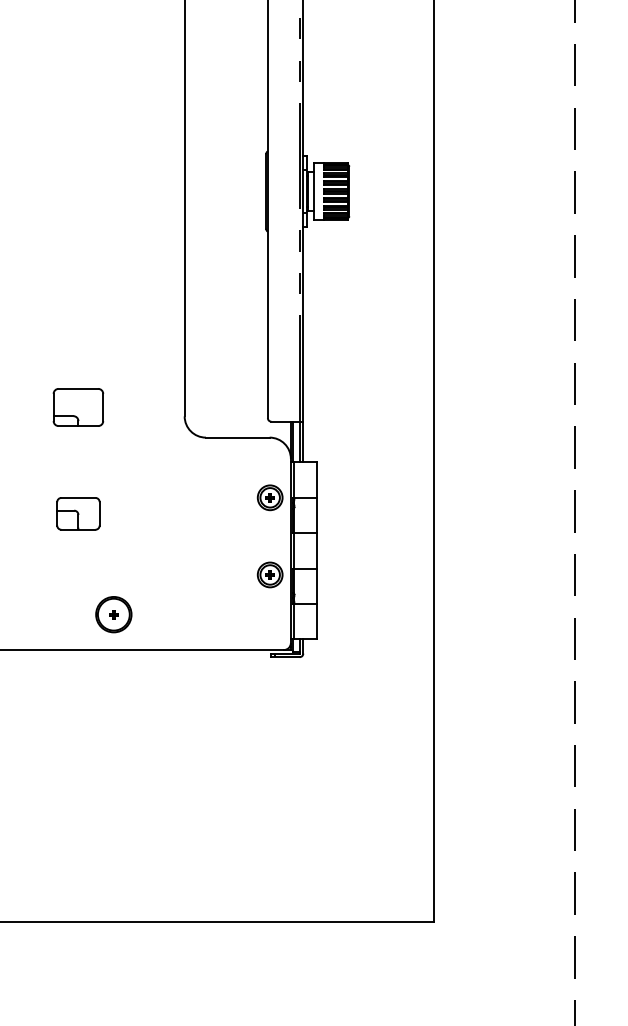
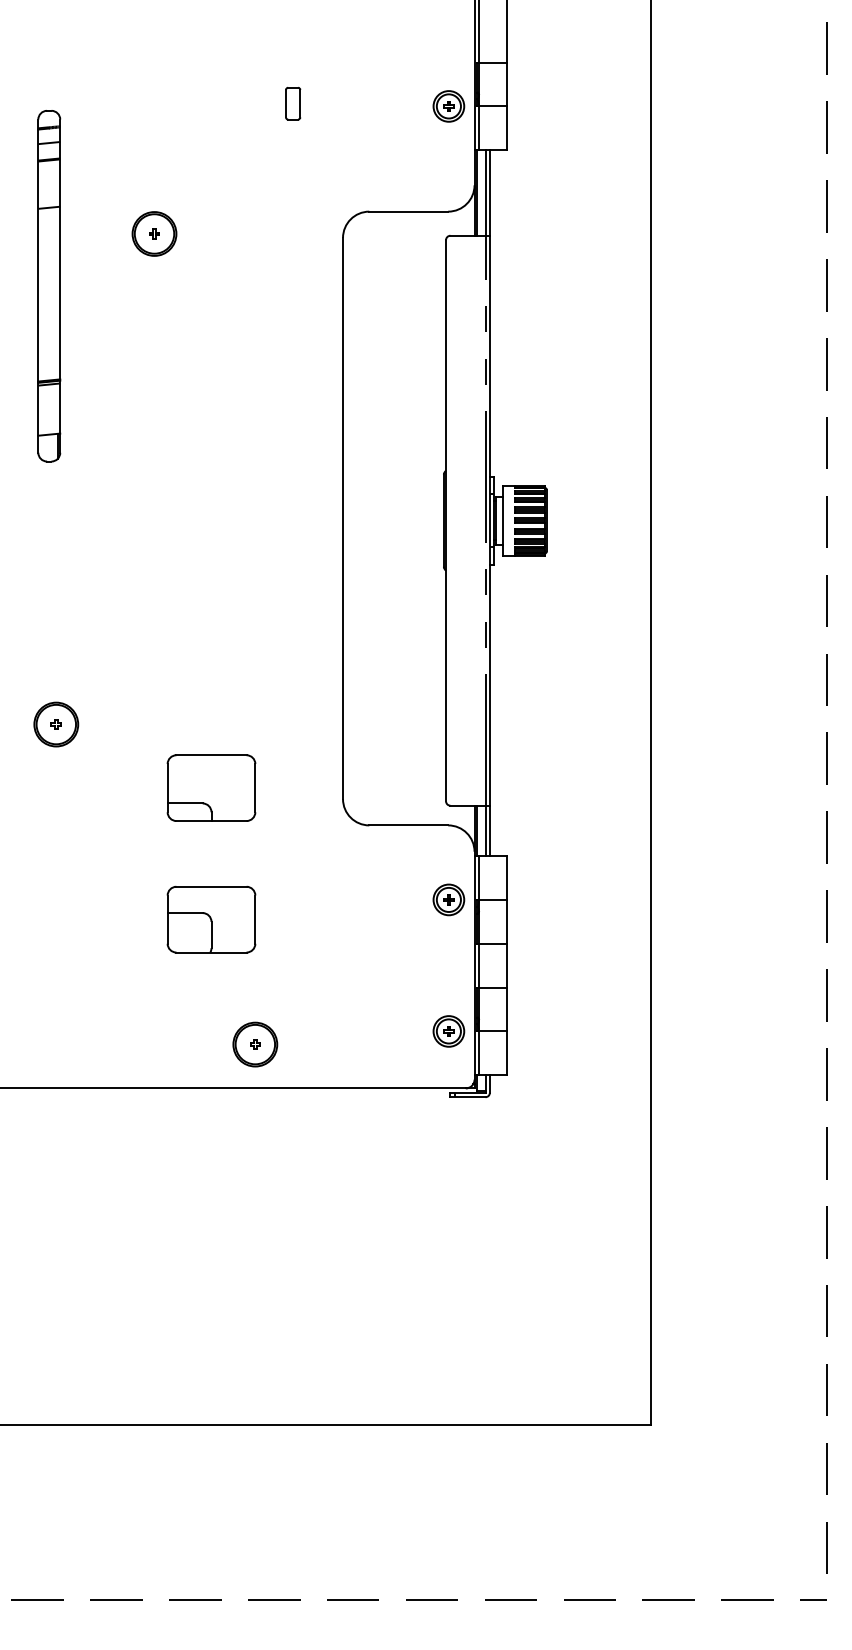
part: (78, 407) -> (211, 787), size x1.43
part: (78, 513) -> (211, 919), size x1.67
part: (269, 575) -> (448, 1031), moved

